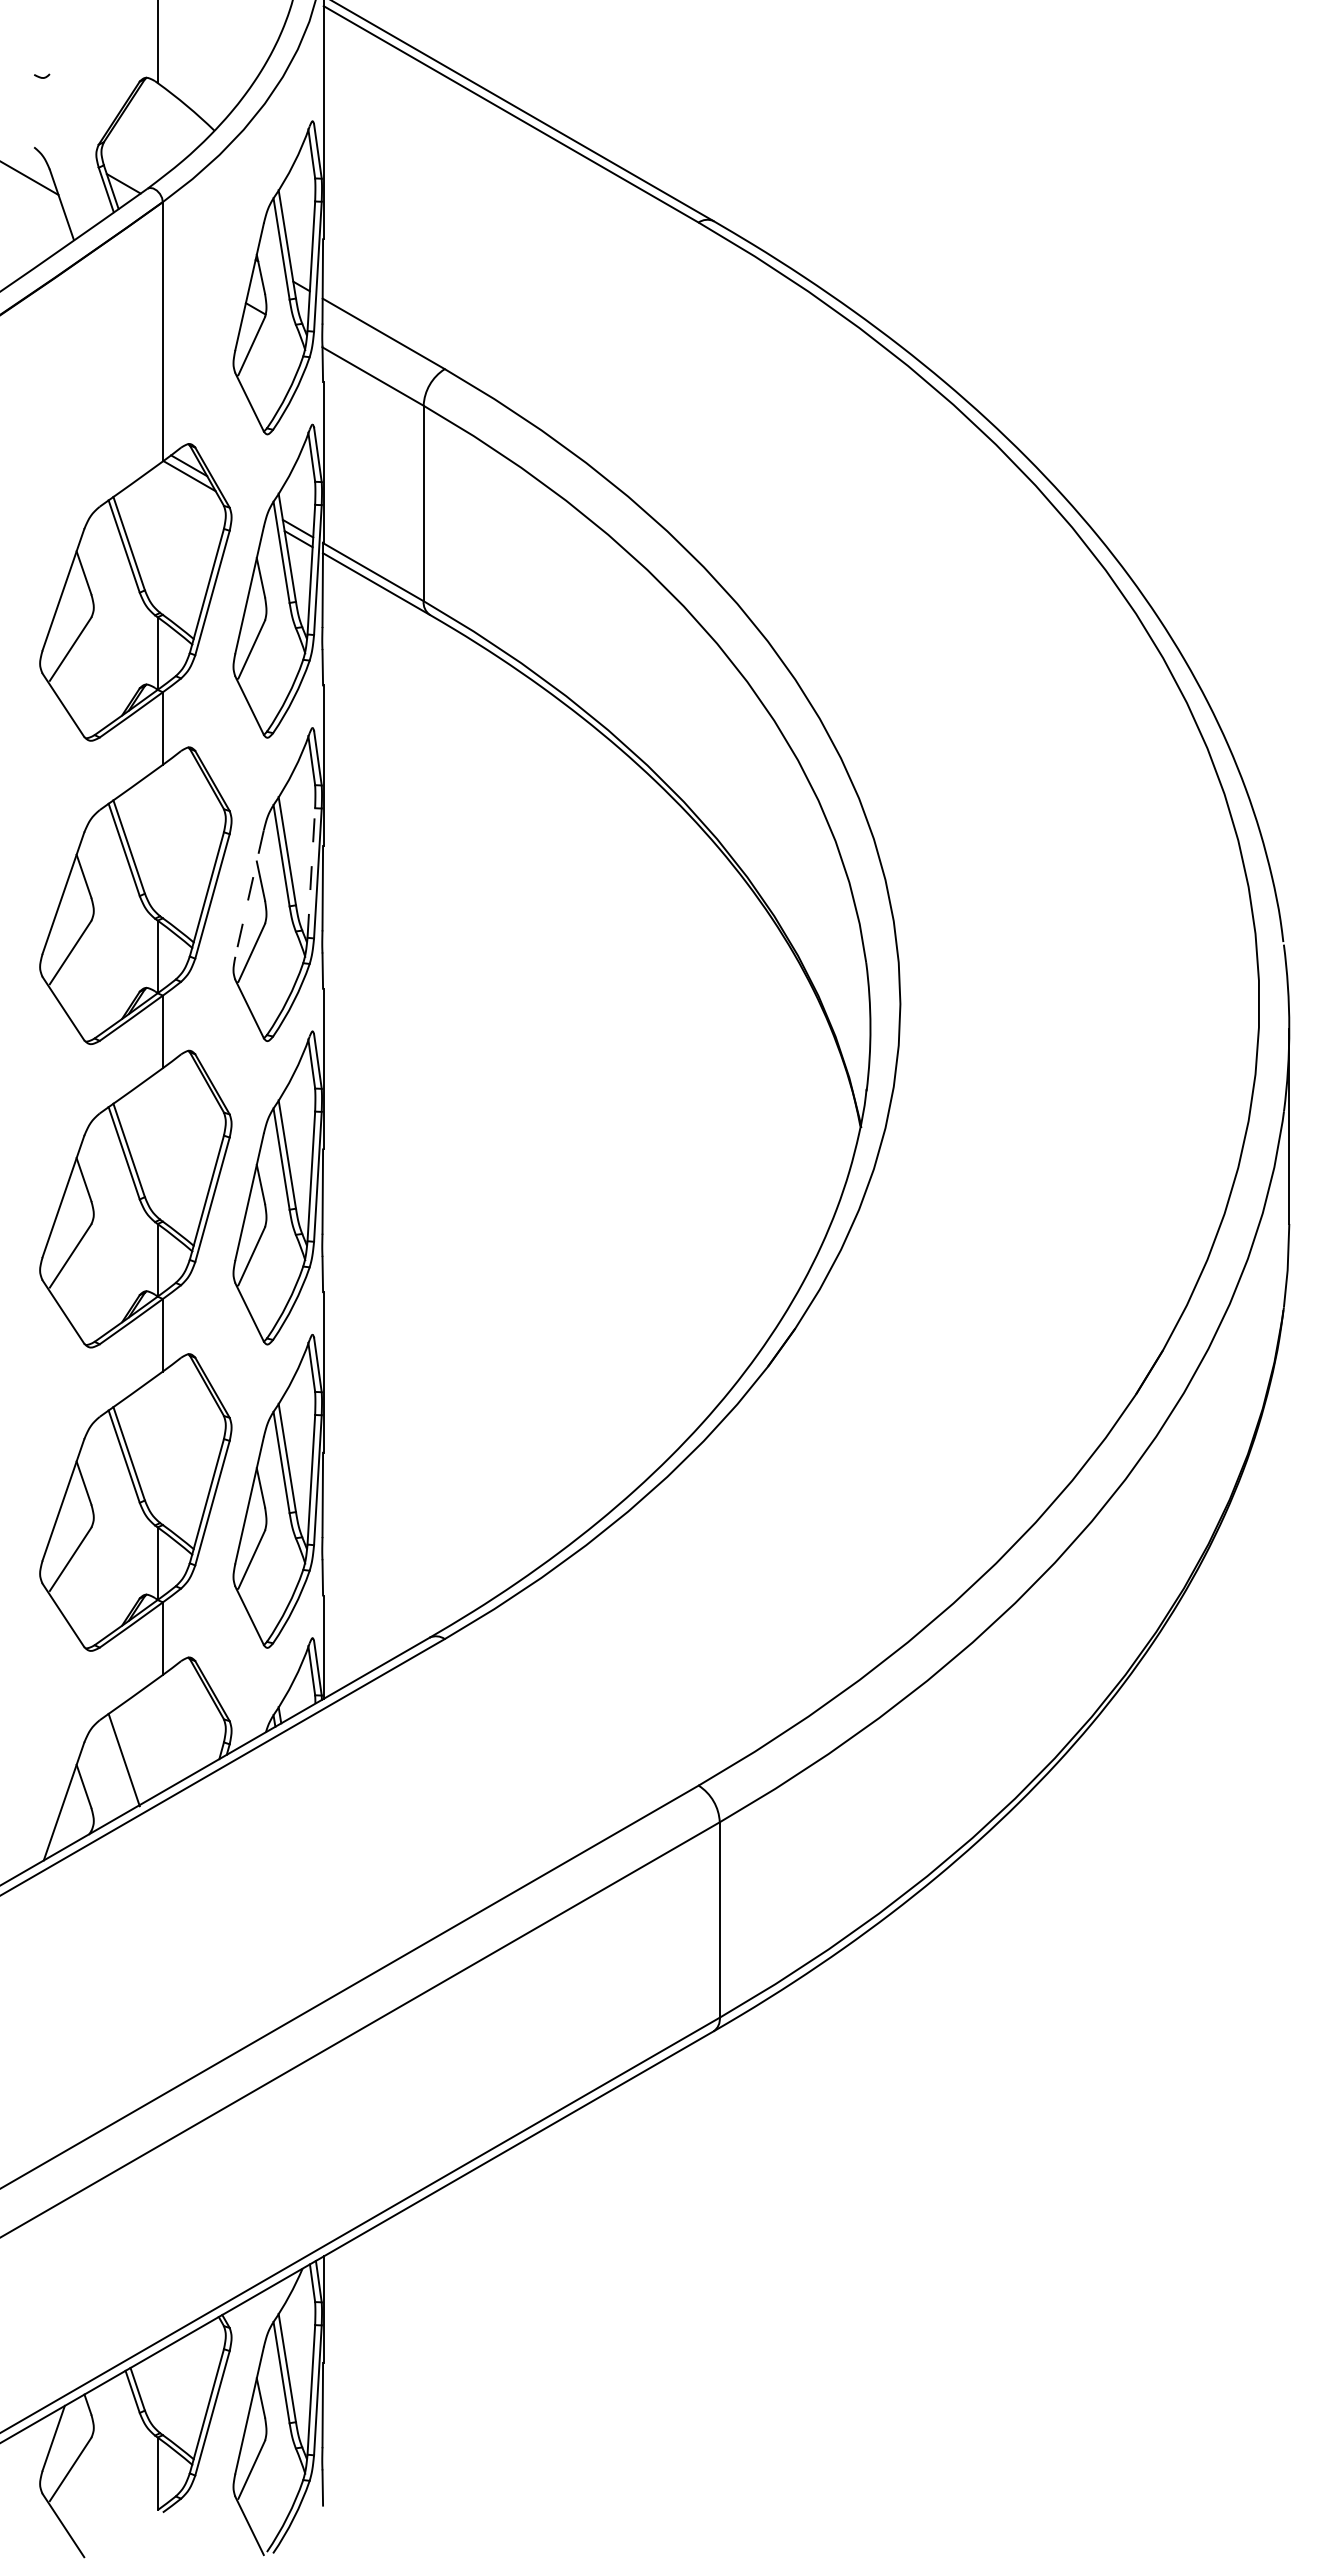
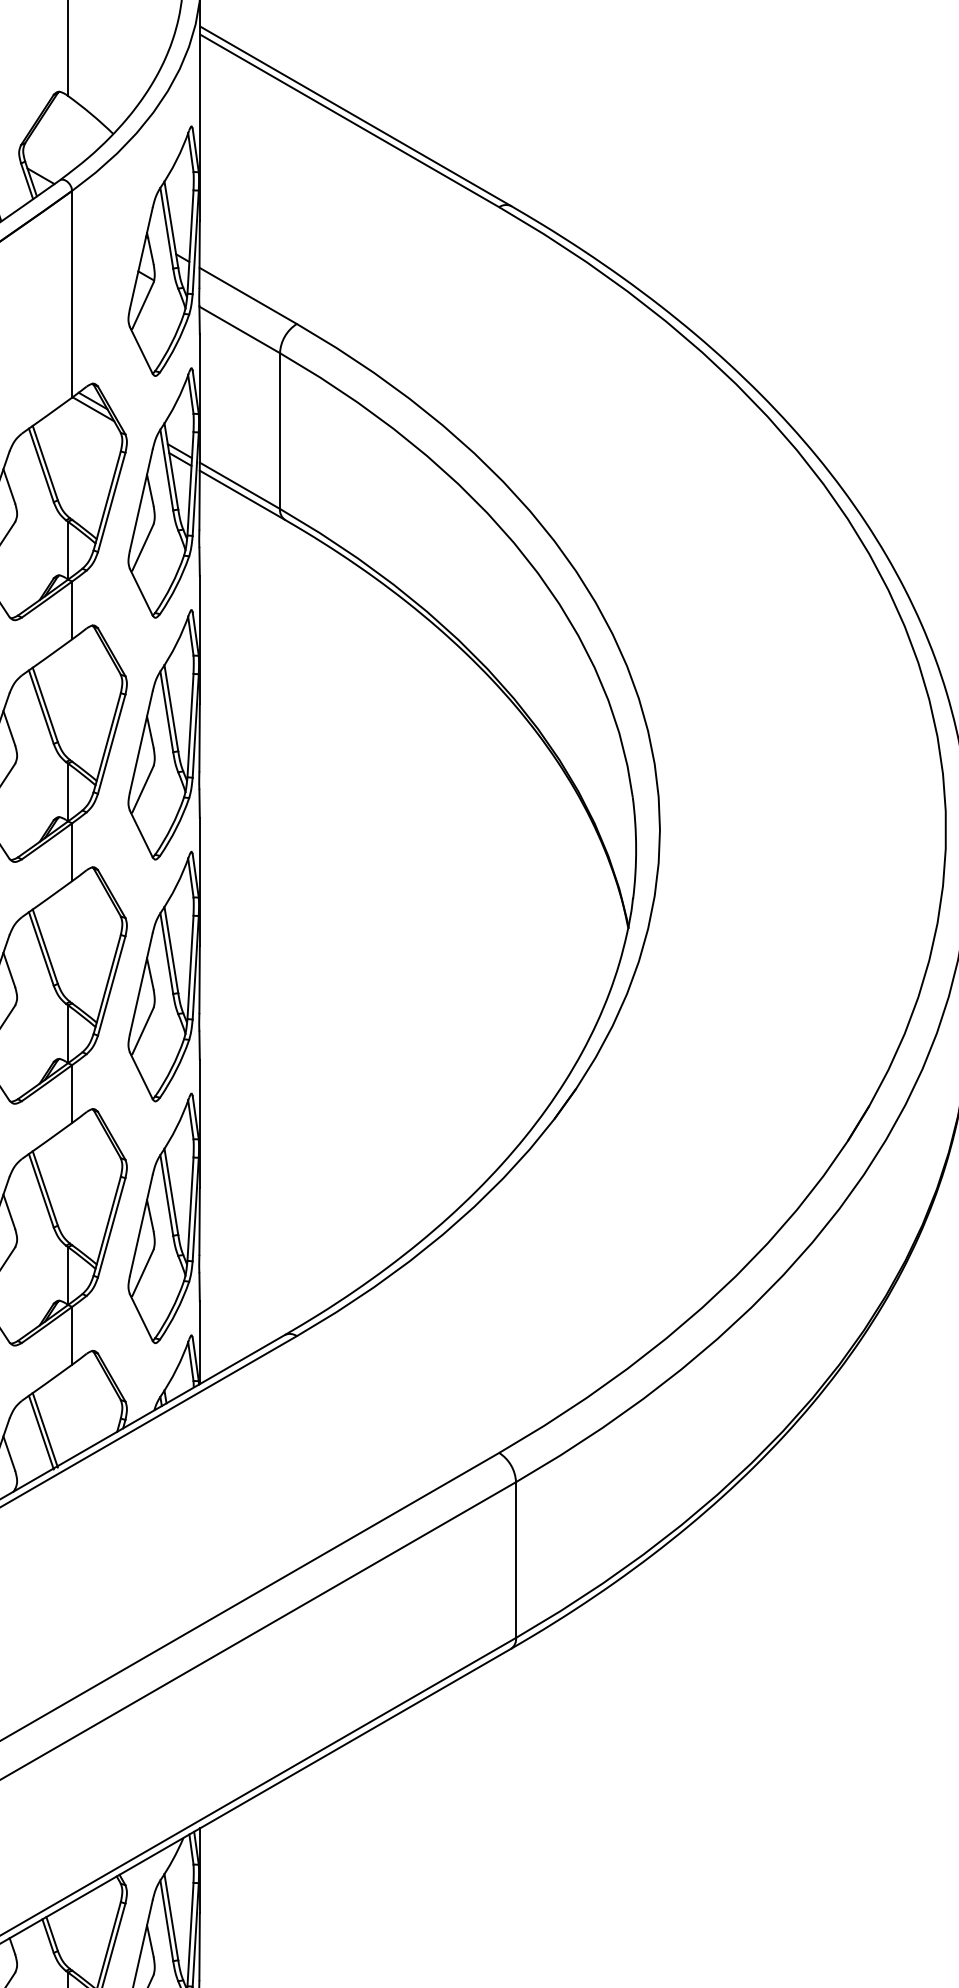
line: (311, 873) -> (190, 725), dashed -> solid
line: (249, 893) -> (141, 741), dashed -> solid
line: (128, 1756) -> (44, 1429), added

